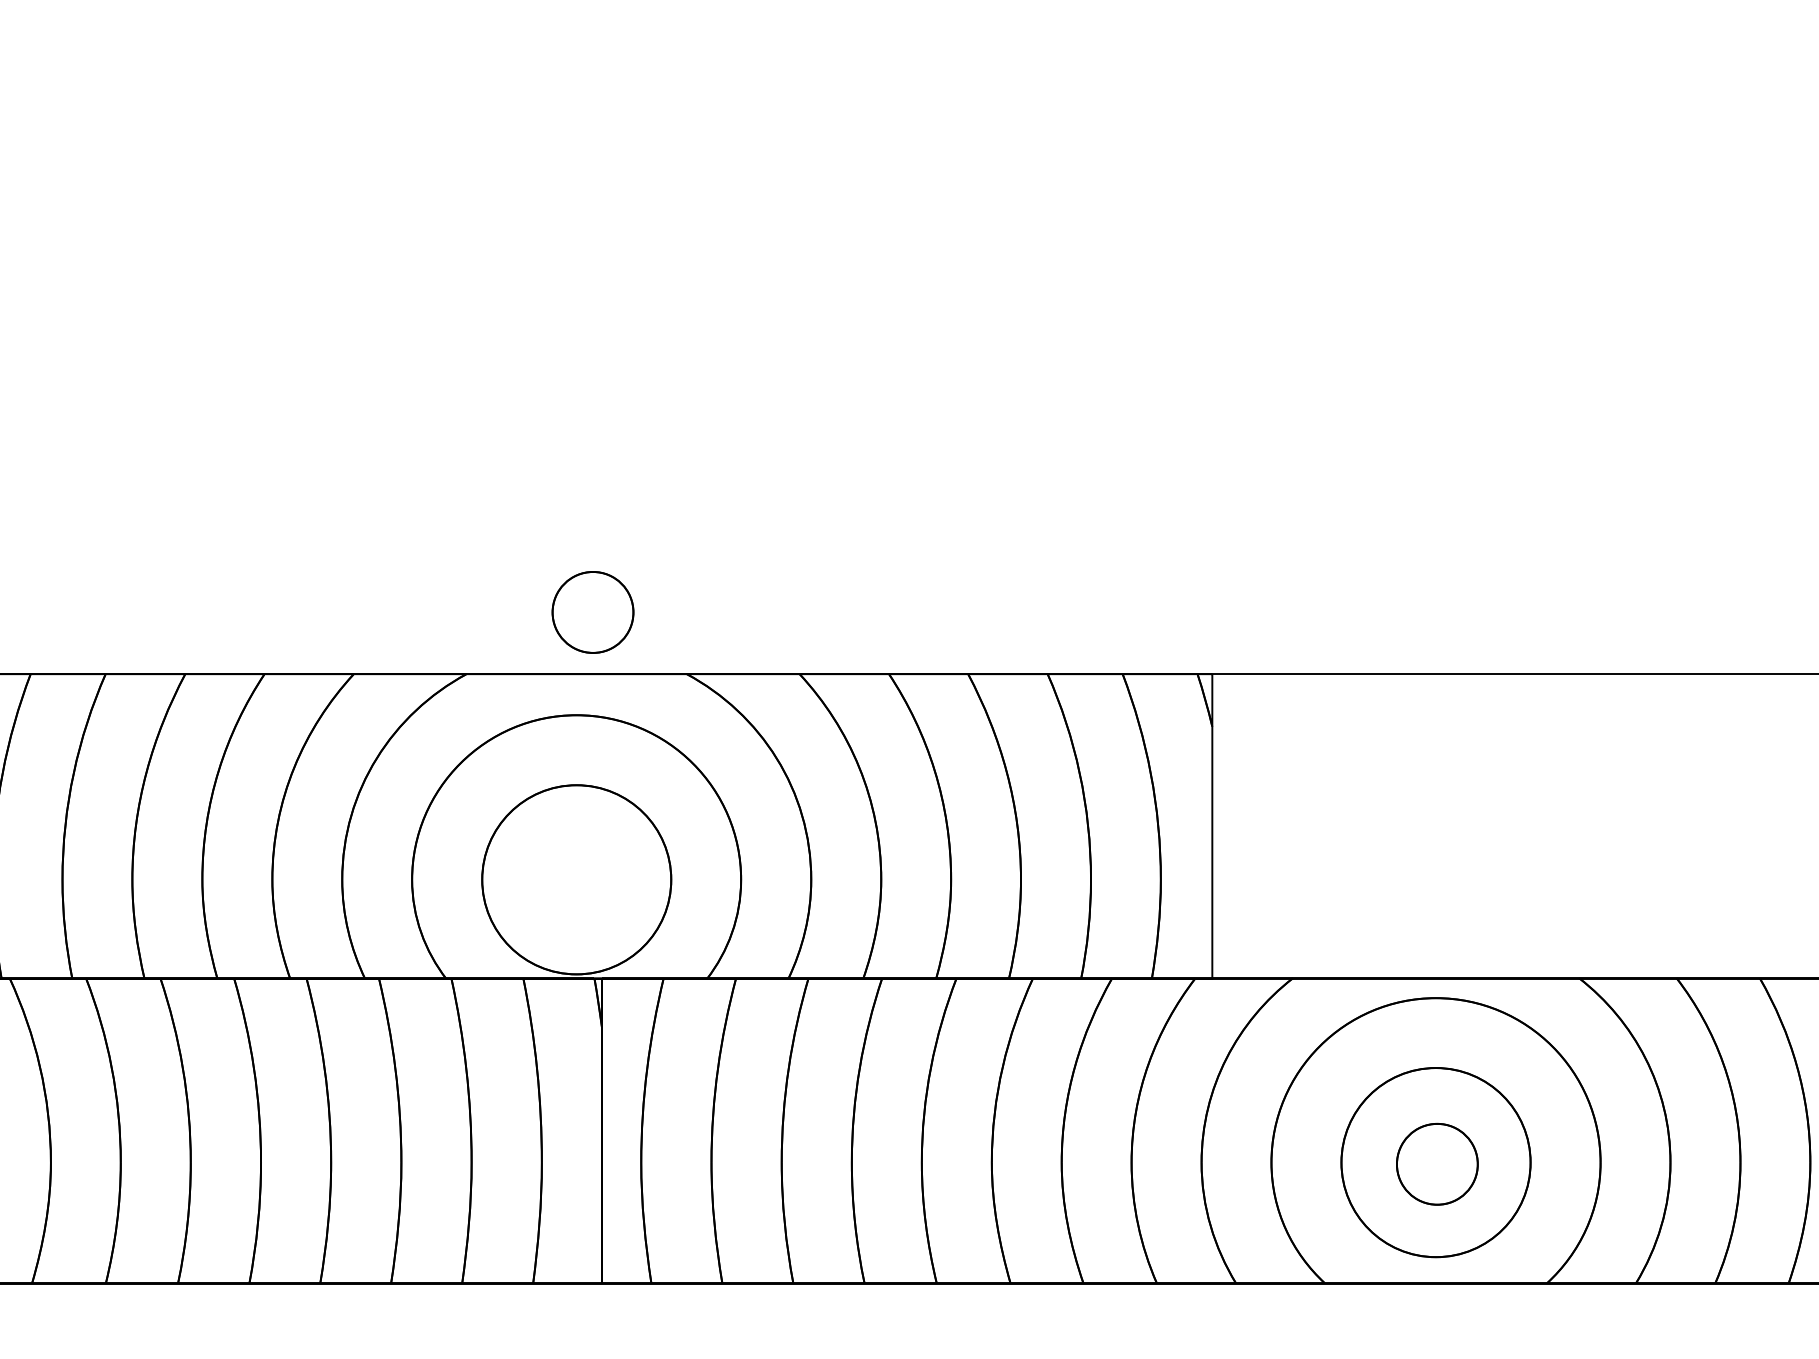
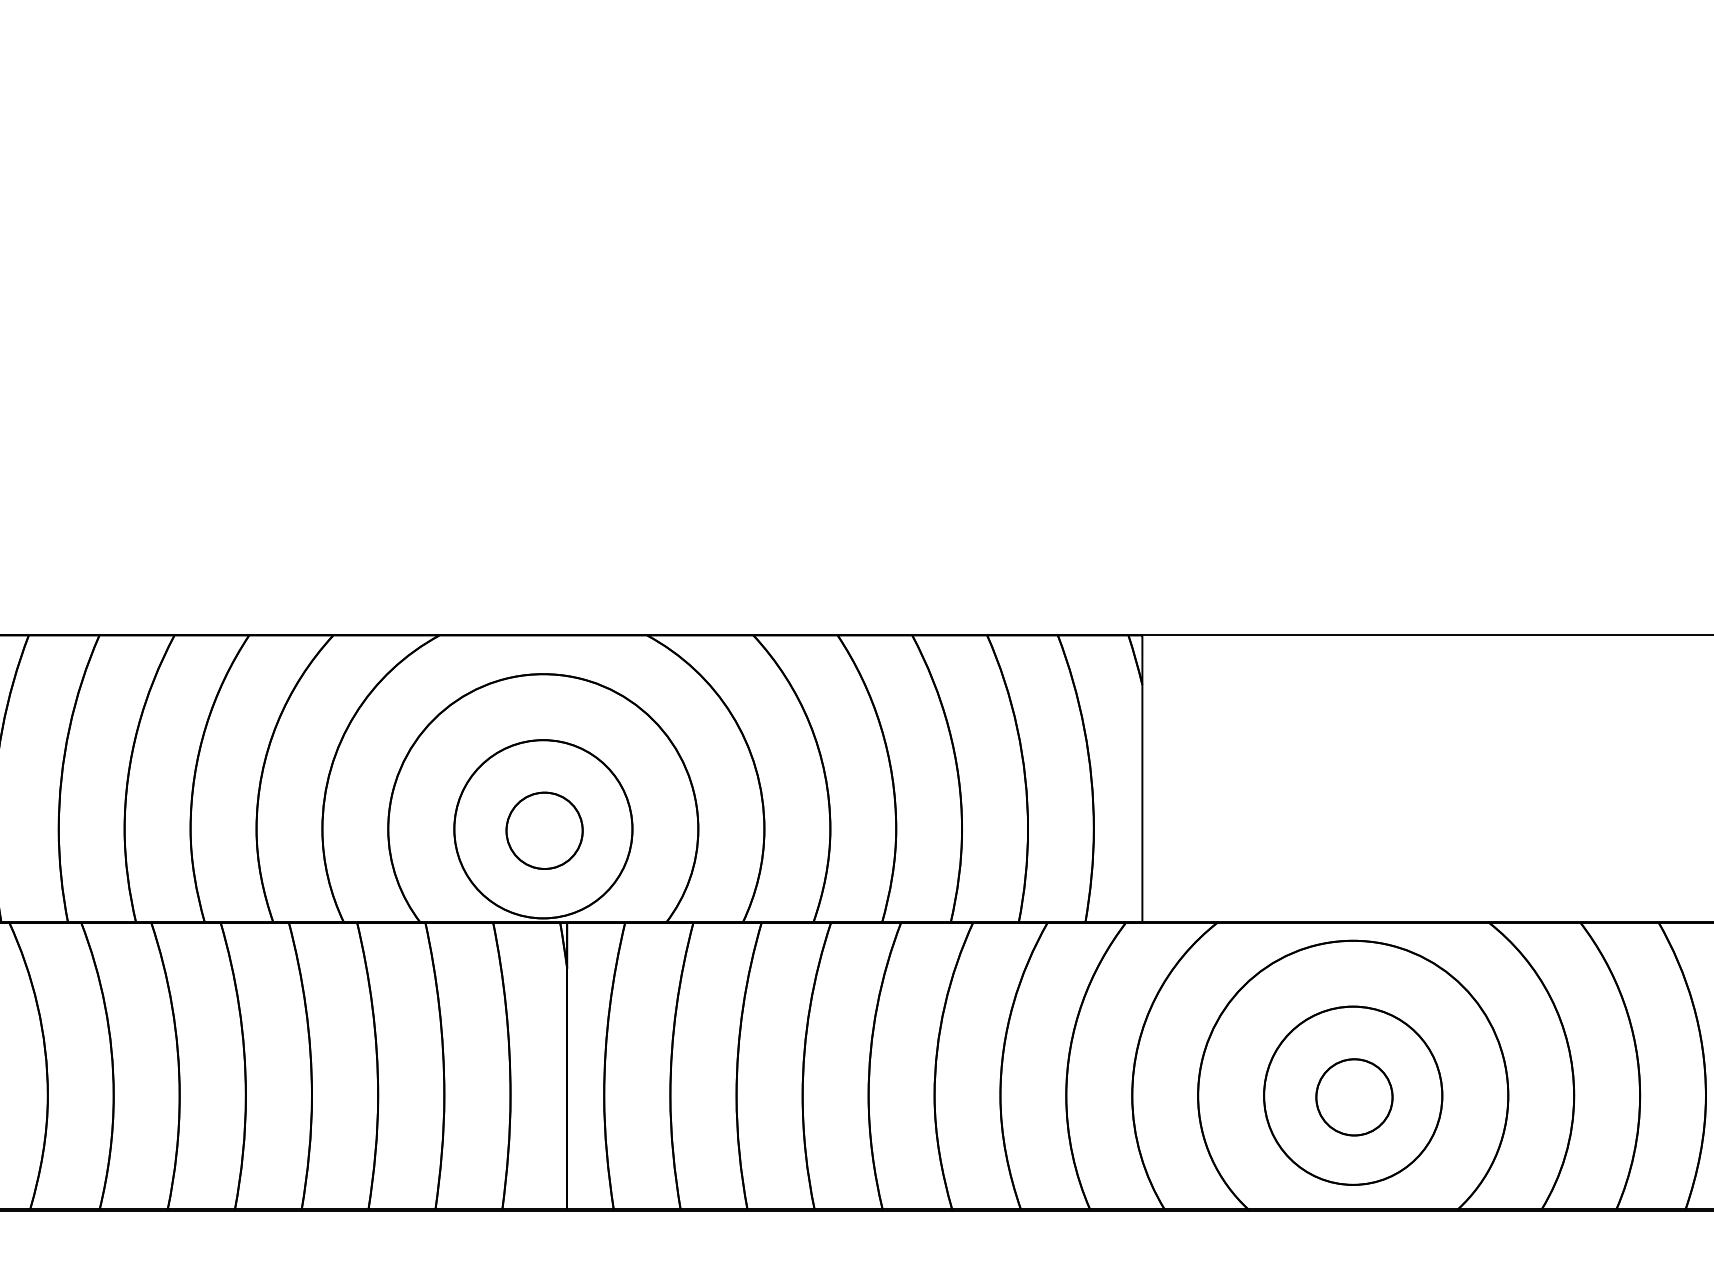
part: (592, 612) -> (544, 830), moved

